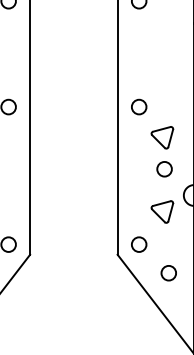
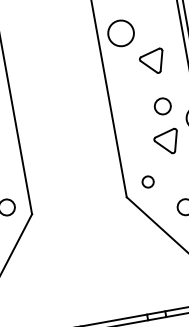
circle: (139, 106) -> (121, 32), size x1.6
circle: (164, 169) -> (162, 106), moved
circle: (139, 244) -> (148, 181), size x0.7

